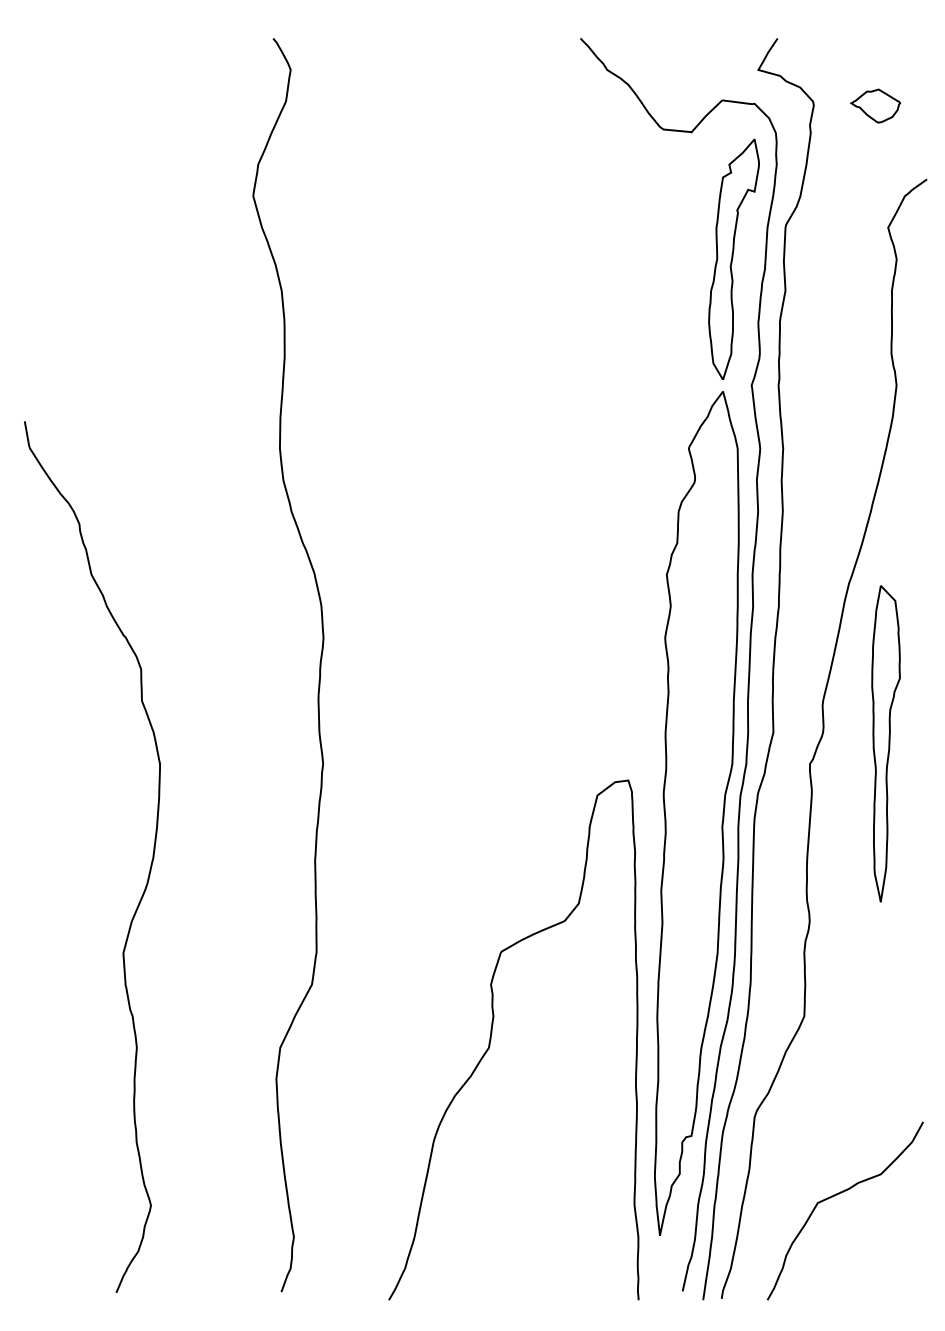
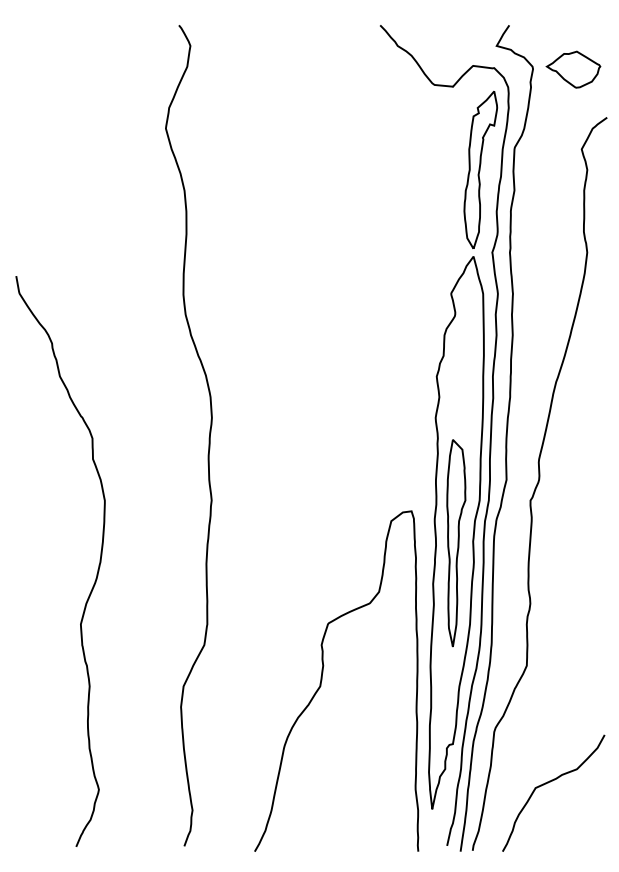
part: (875, 105) -> (573, 69), size x1.67
part: (886, 744) -> (456, 543), moved

